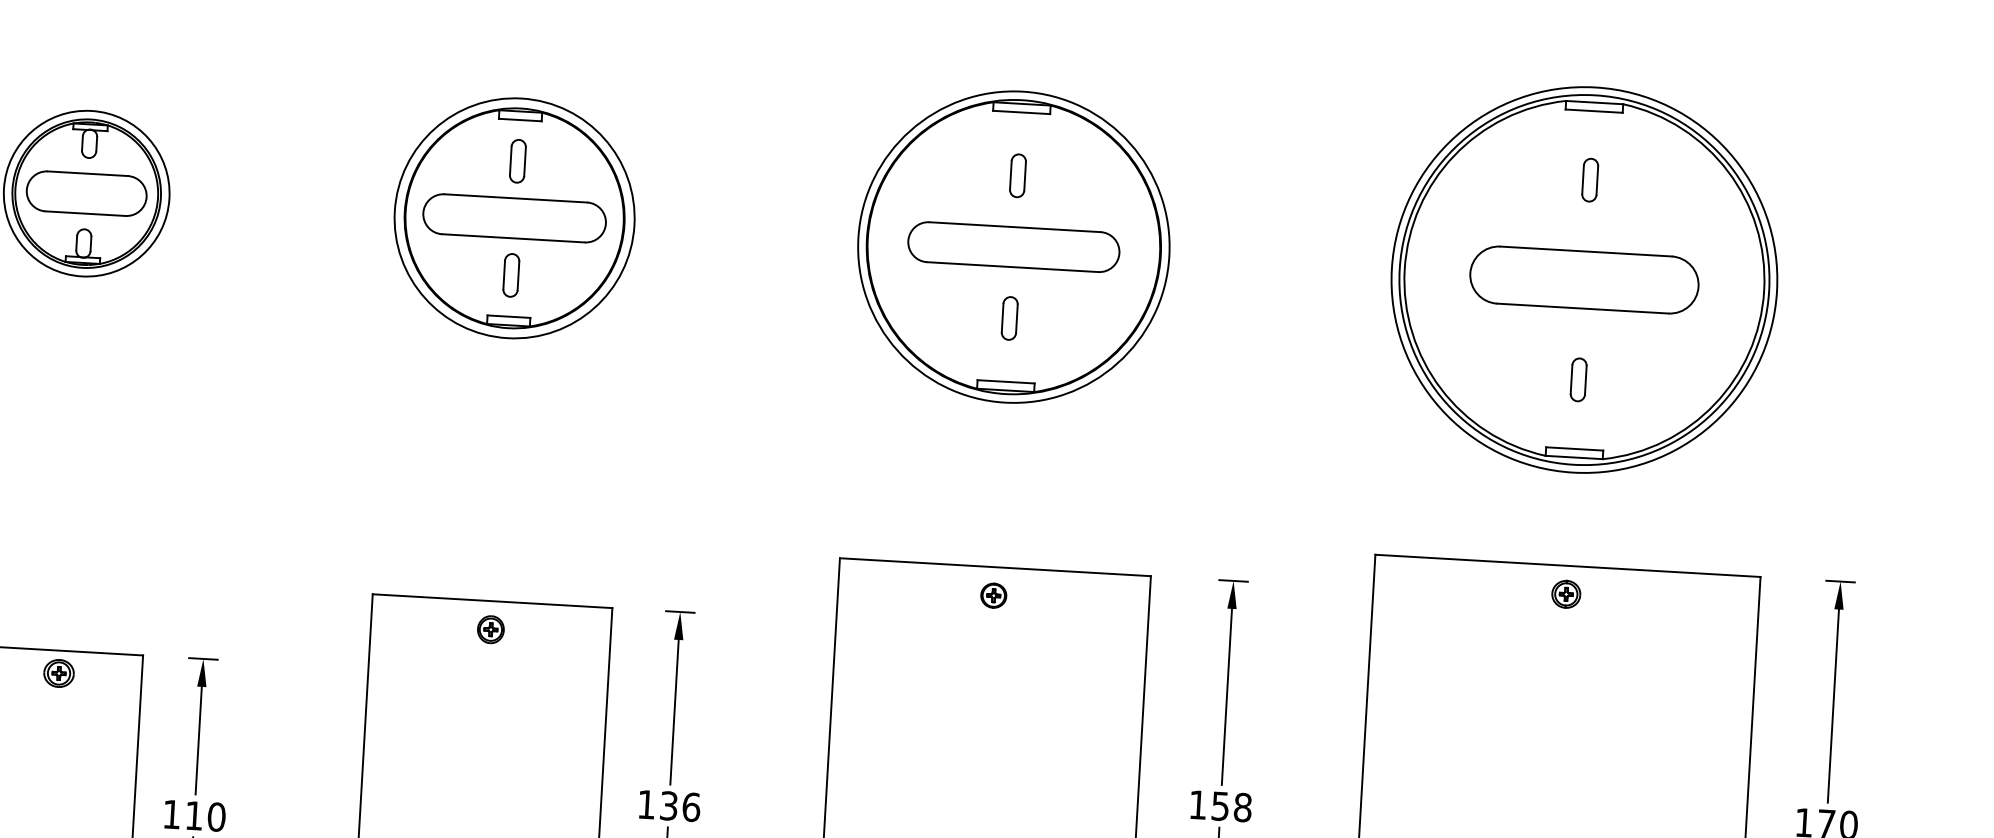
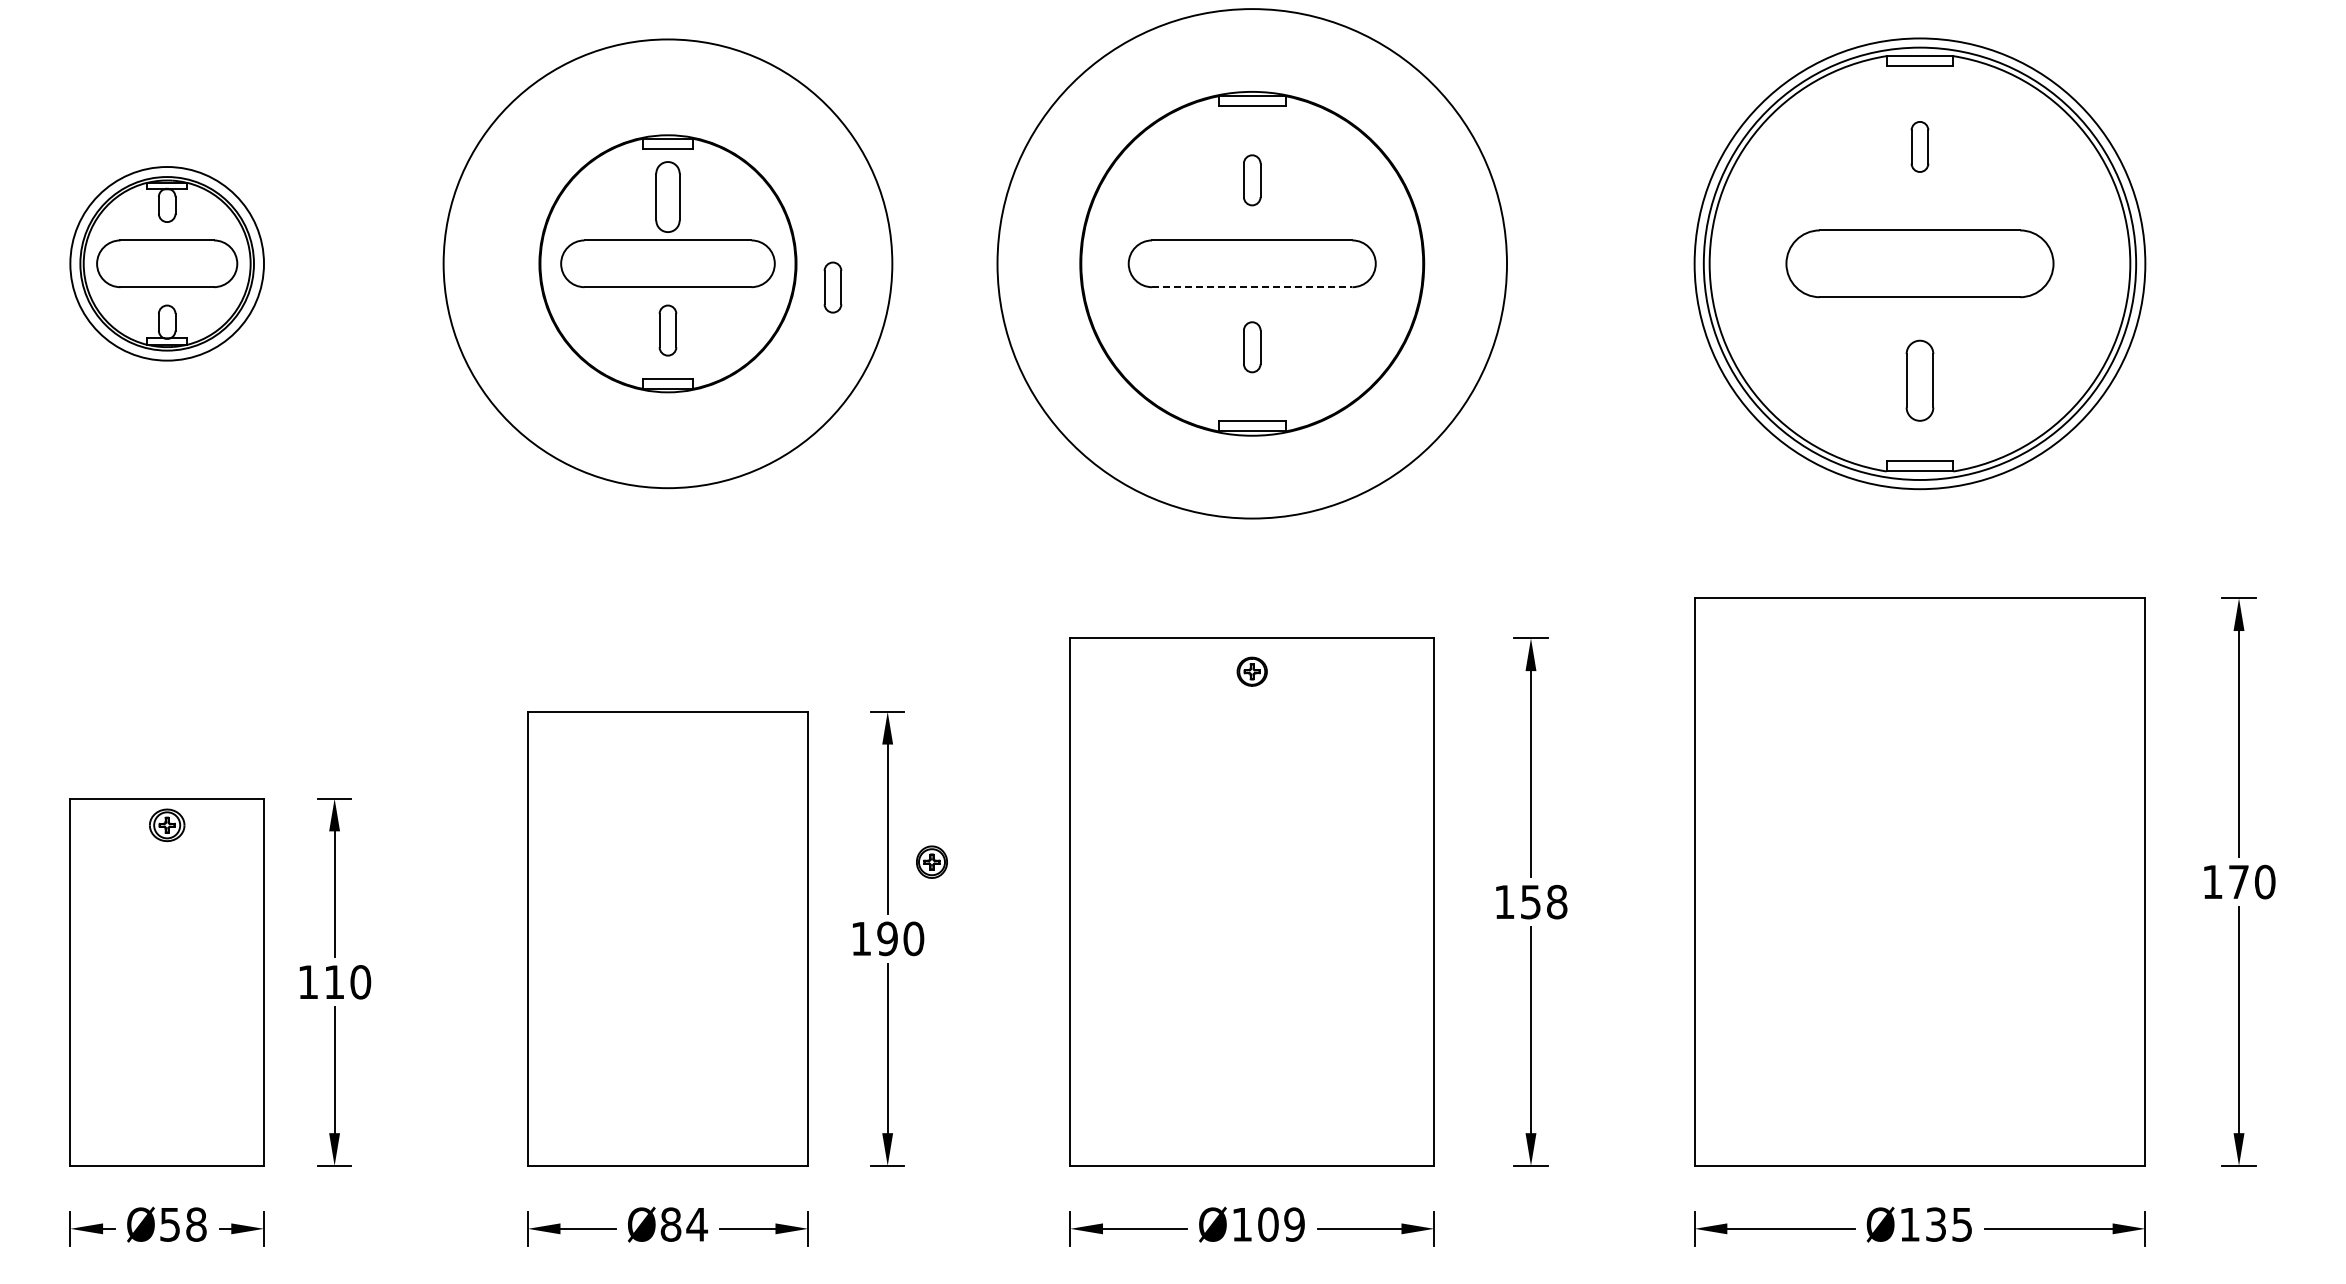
part: (517, 160) -> (667, 196), size x1.4
circle: (514, 218) -> (667, 263), size x1.6
part: (654, 246) -> (832, 287), added
circle: (1014, 246) -> (1252, 263), size x1.4
line: (1012, 267) -> (1252, 287), solid -> dashed
part: (1578, 379) -> (1919, 380), size x1.6
part: (1565, 594) -> (1919, 631), removed
part: (490, 629) -> (931, 861), moved
text: (680, 806) -> (900, 938), 136 -> 190

